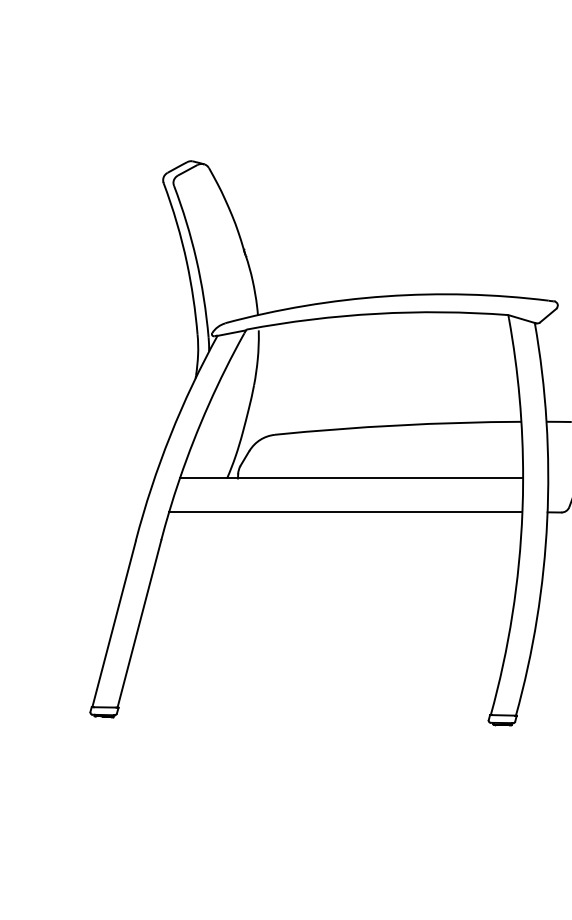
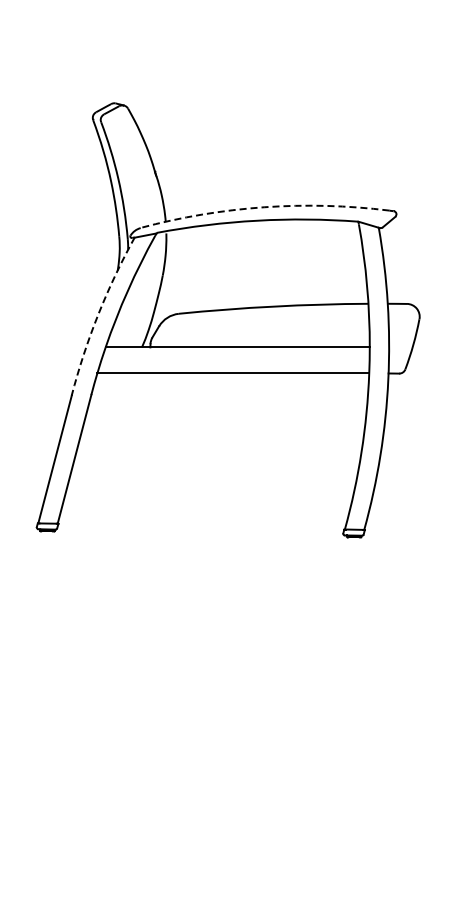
arc: (386, 296) -> (264, 207), solid -> dashed
arc: (170, 435) -> (98, 314), solid -> dashed

